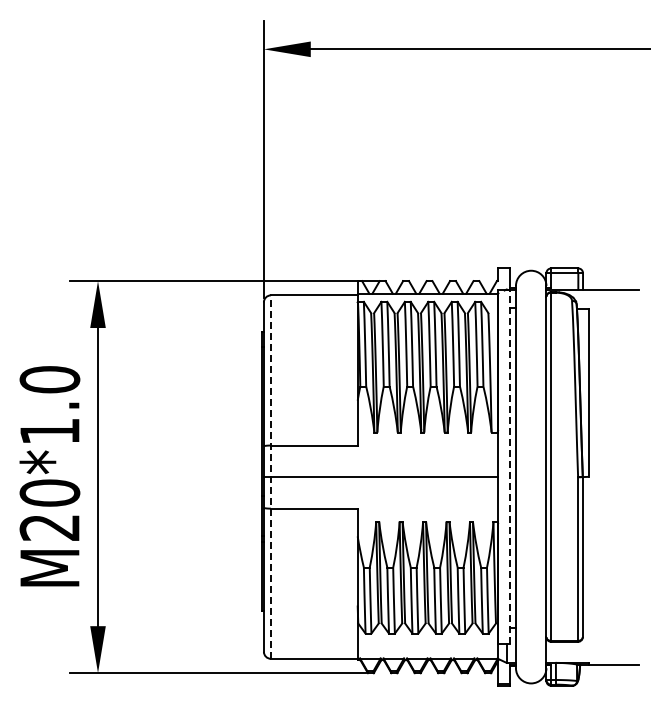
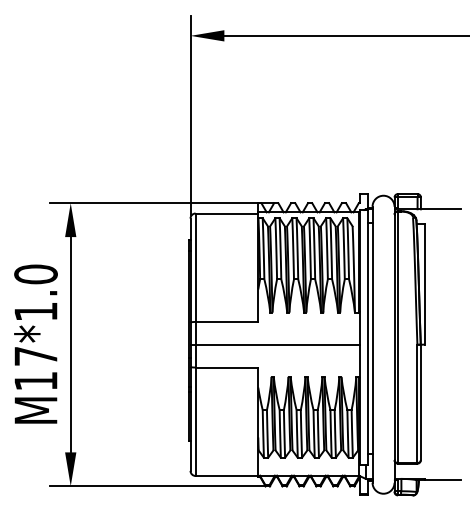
line: (510, 467) -> (368, 337), dashed -> solid
line: (270, 477) -> (195, 345), dashed -> solid
text: (49, 509) -> (35, 368), M20*1.0 -> M17*1.0

